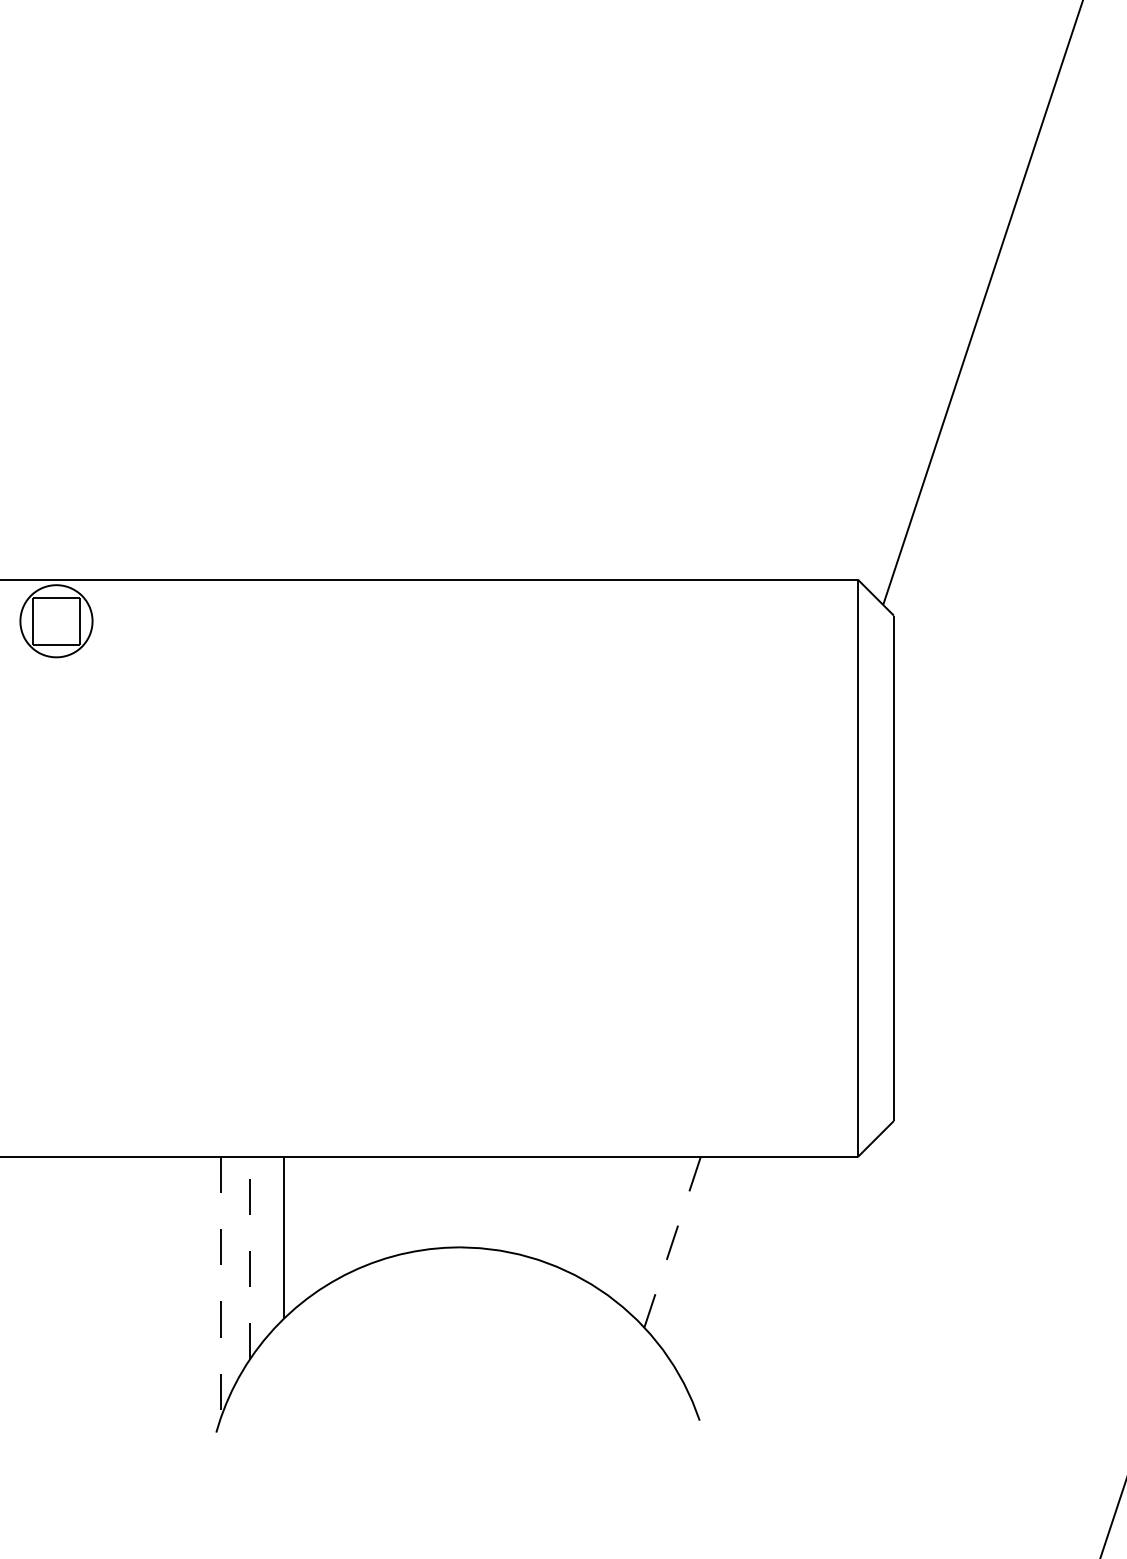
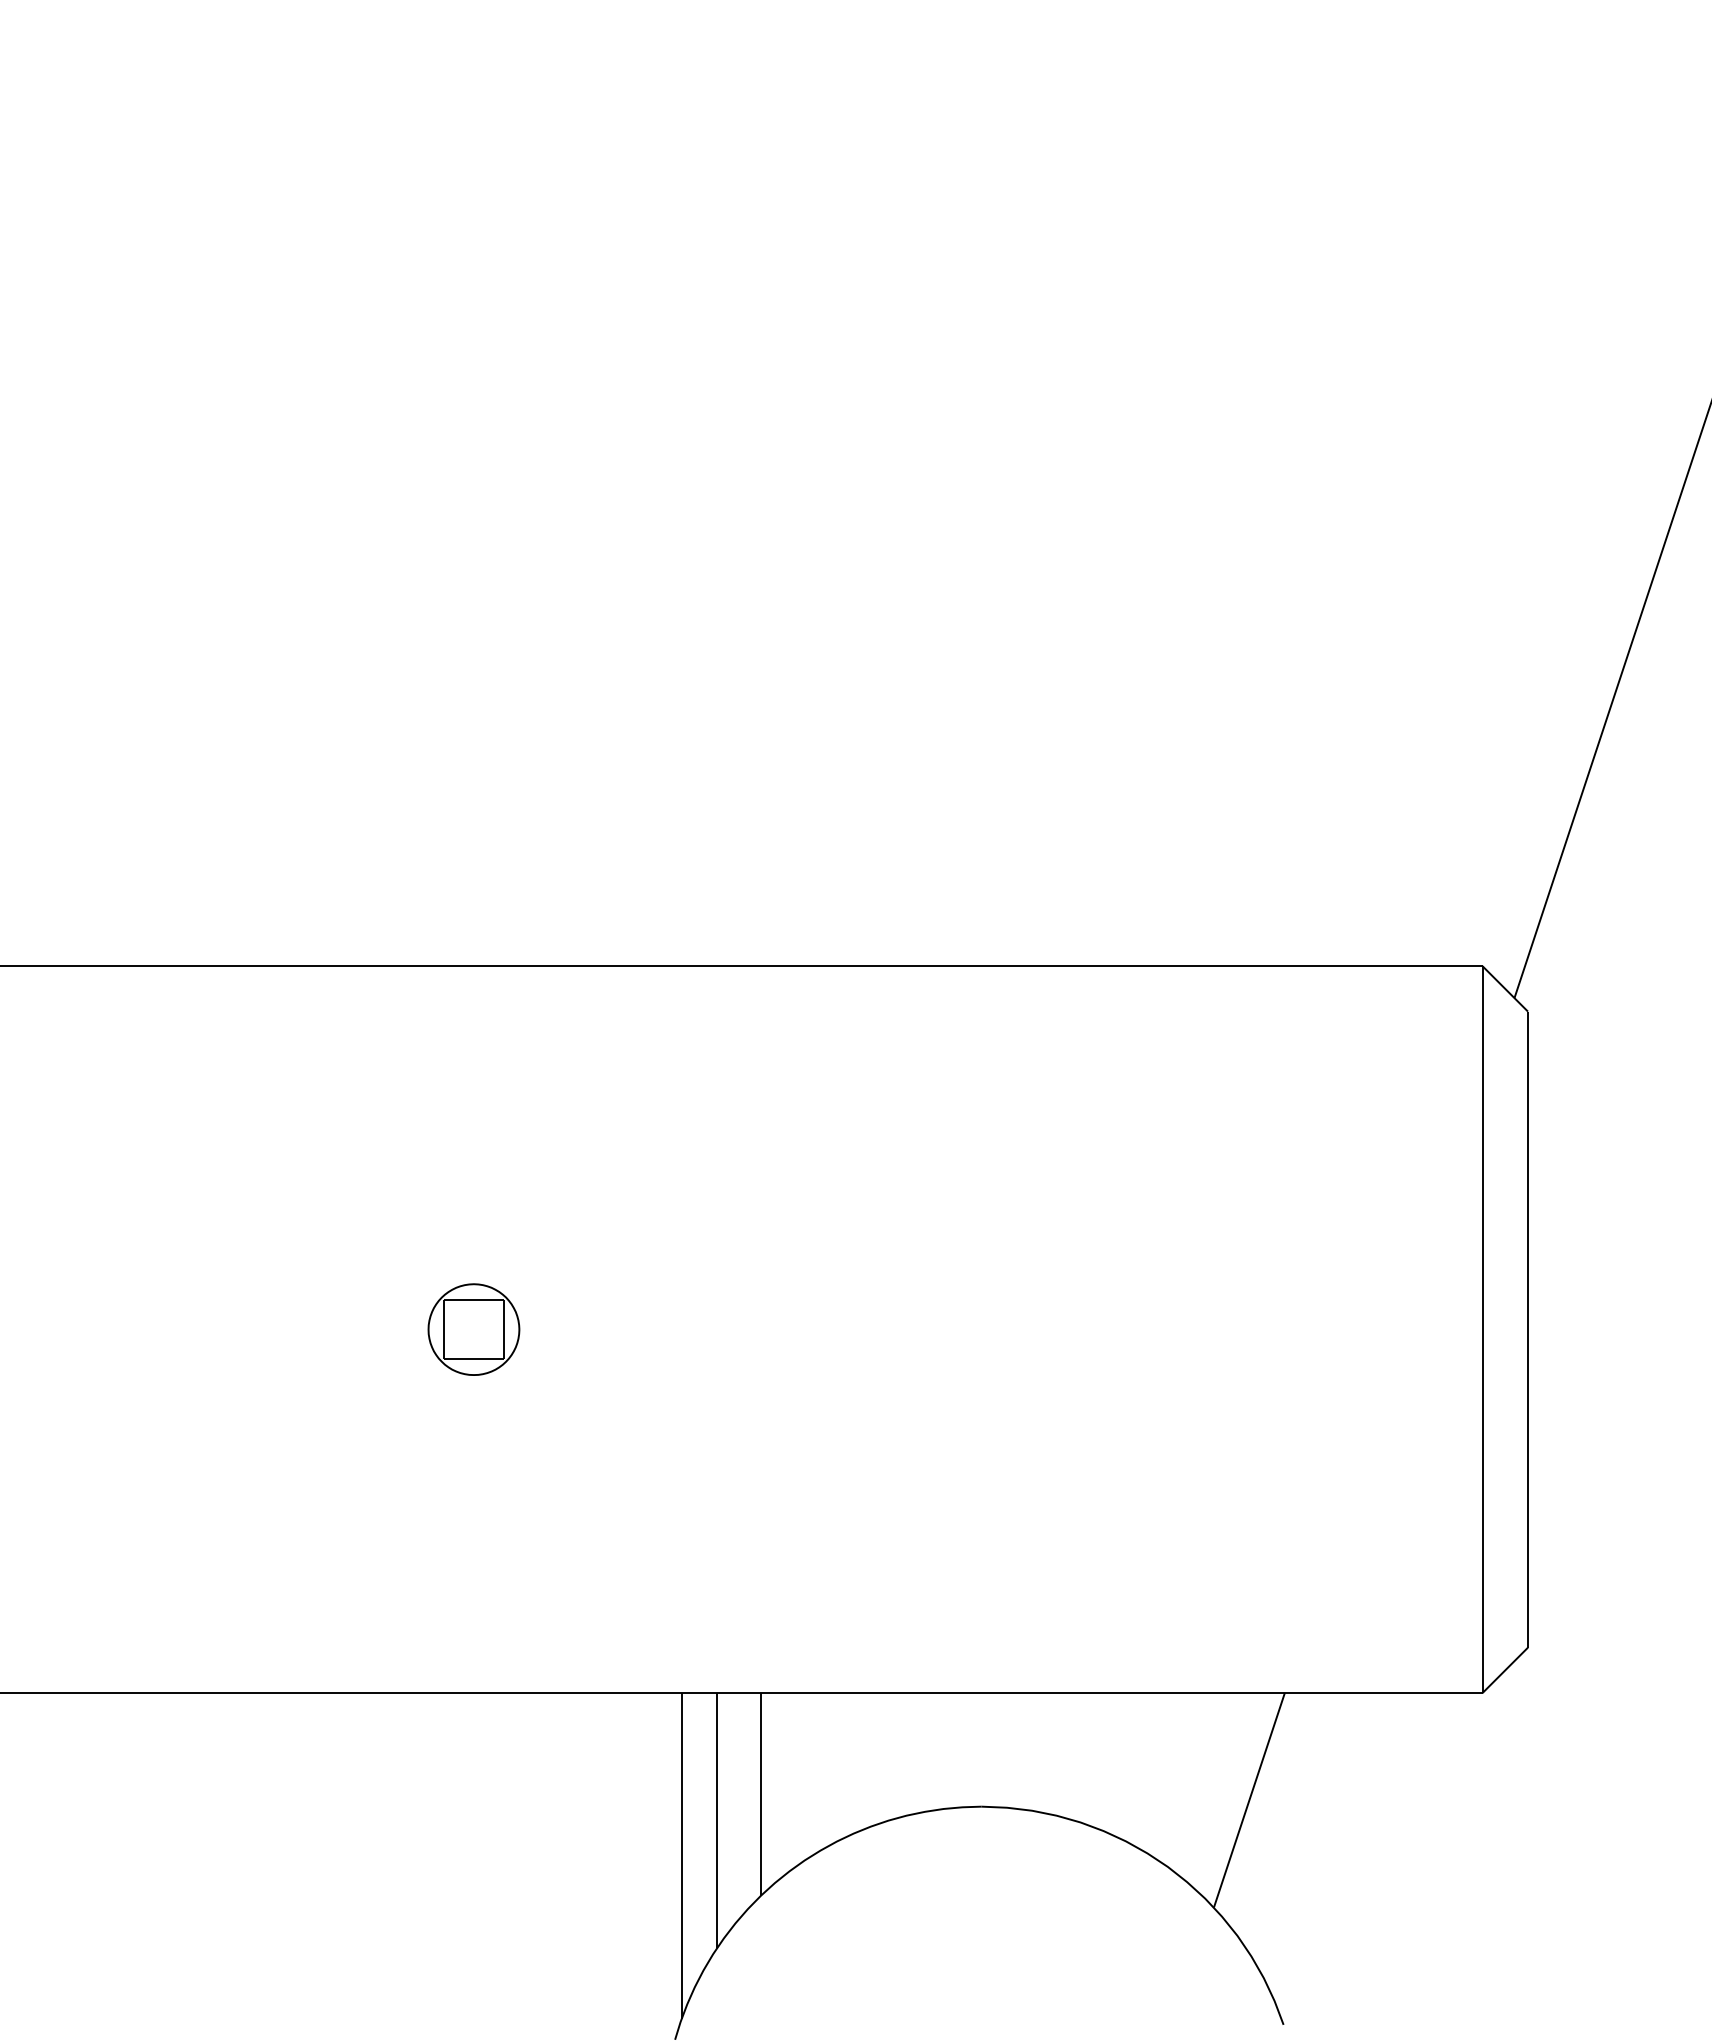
part: (56, 621) -> (473, 1329), moved
line: (672, 1242) -> (1249, 1800), dashed -> solid
line: (249, 1257) -> (717, 1819), dashed -> solid
line: (221, 1286) -> (681, 1856), dashed -> solid

